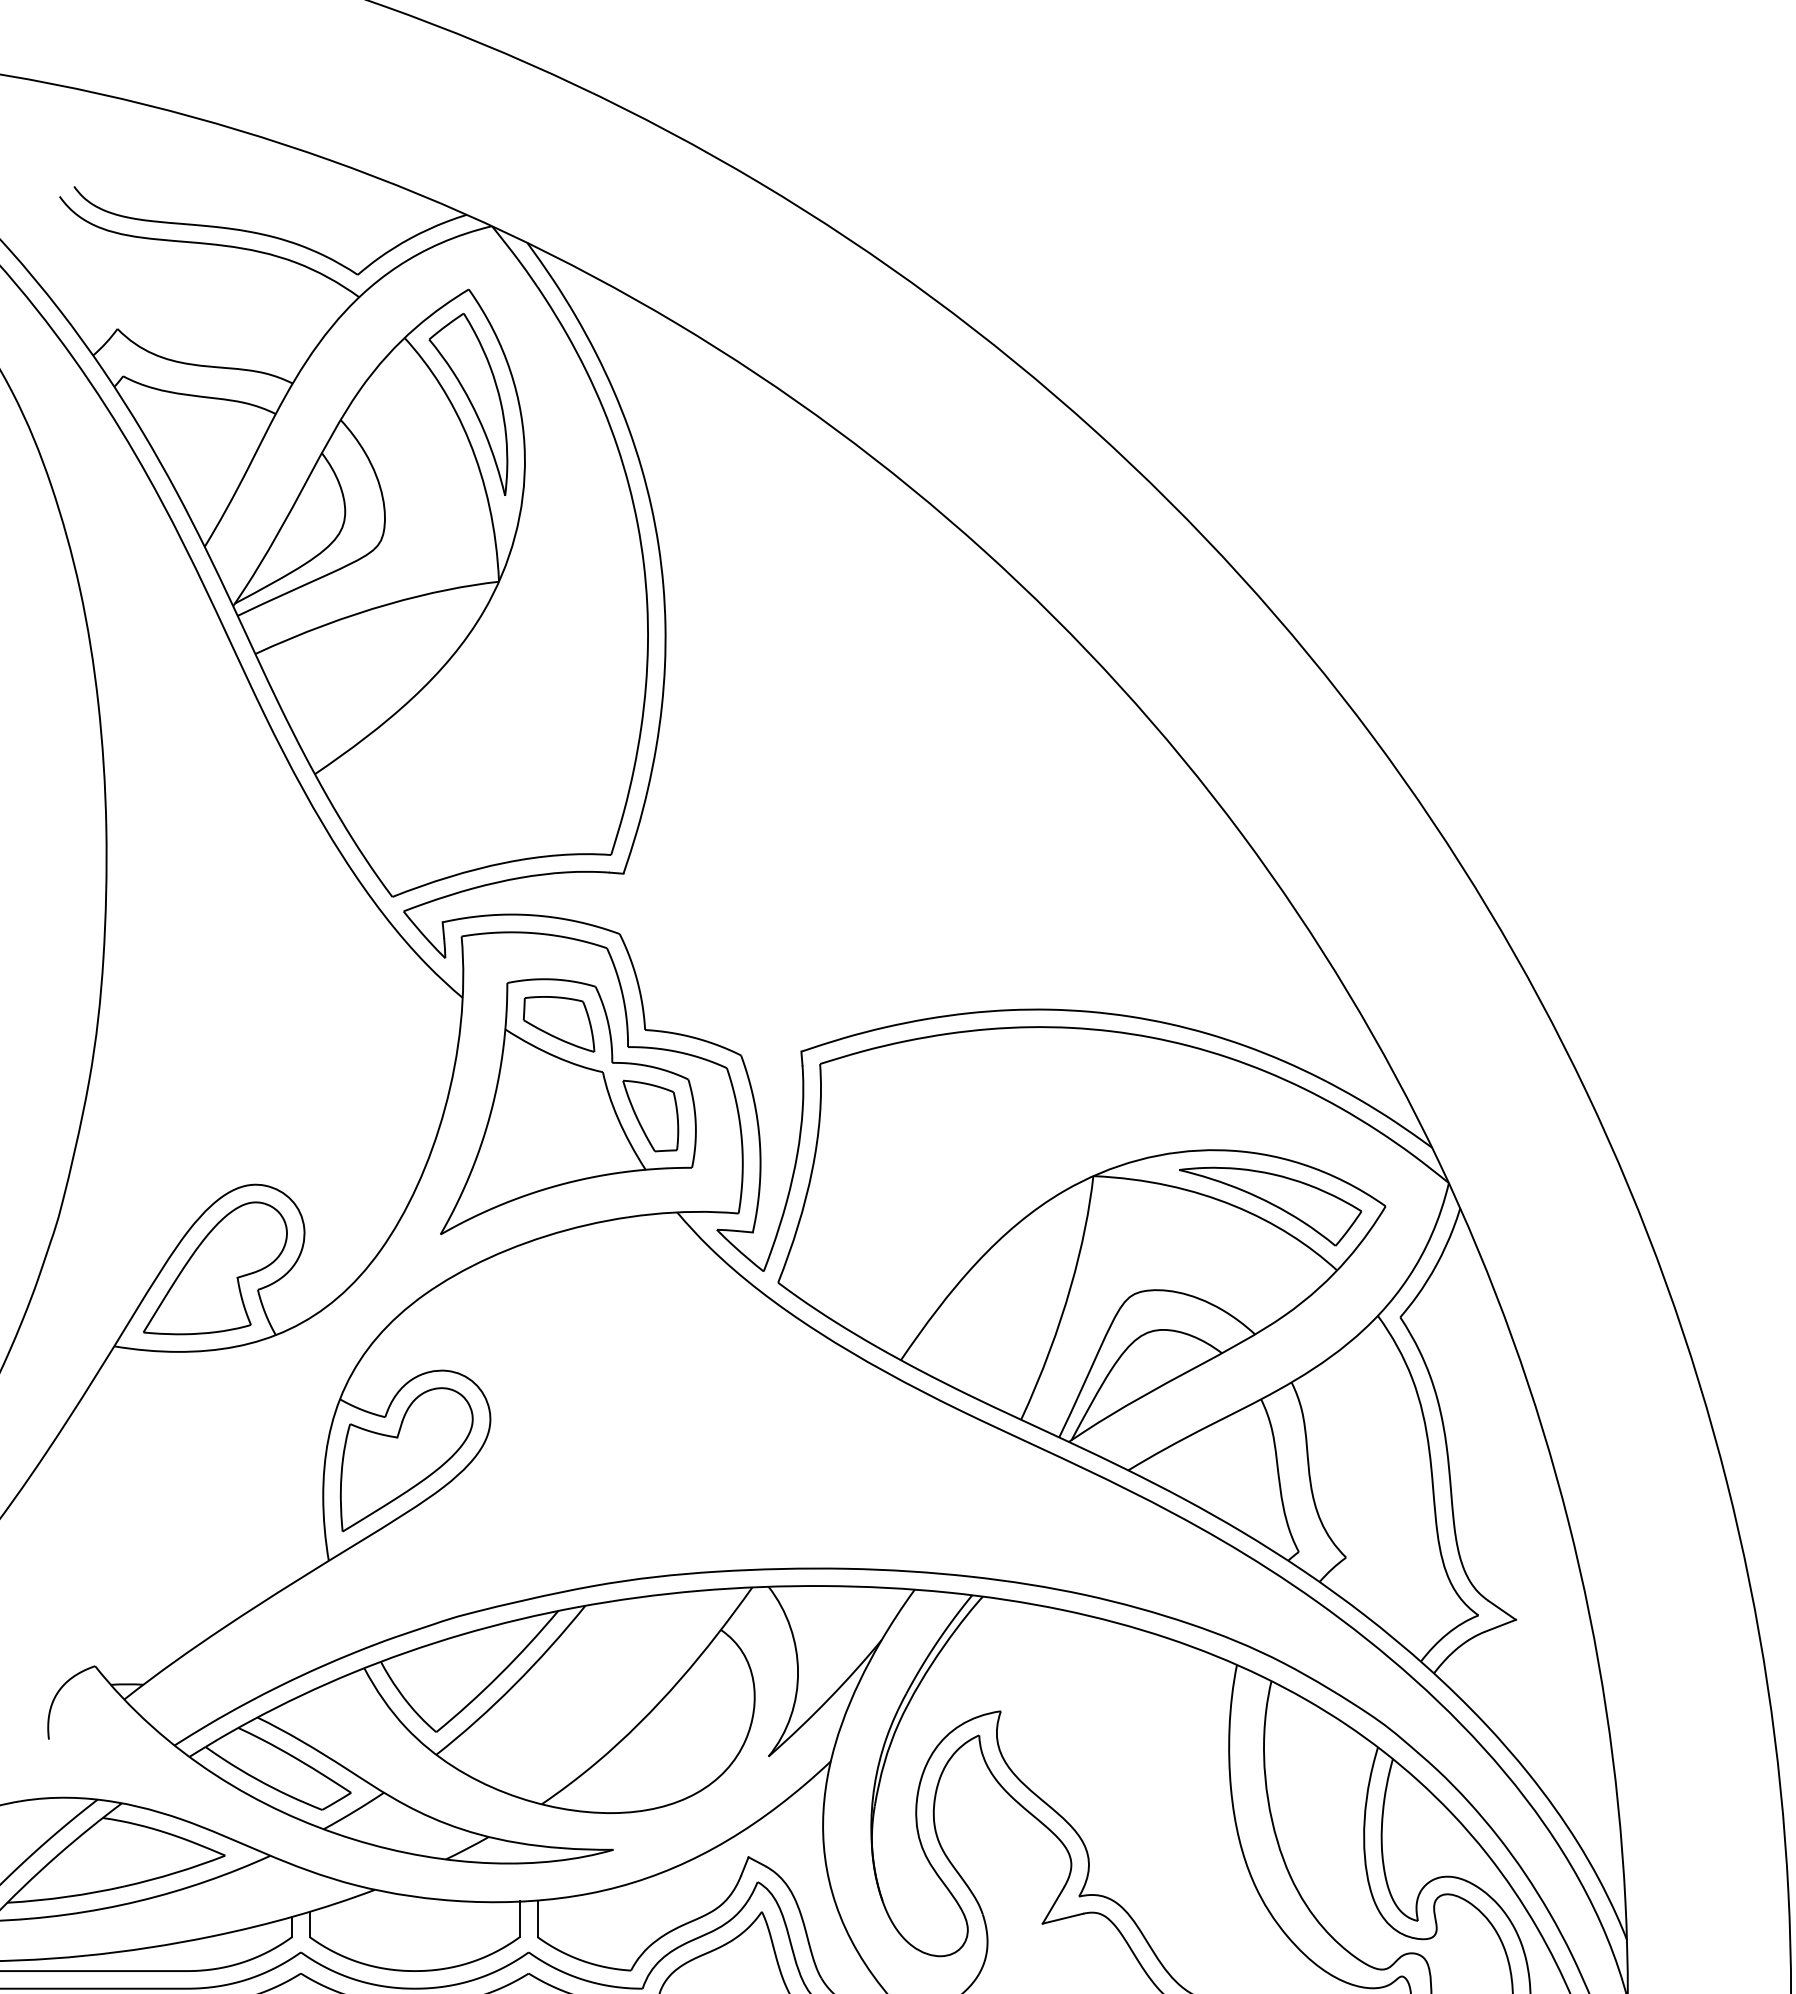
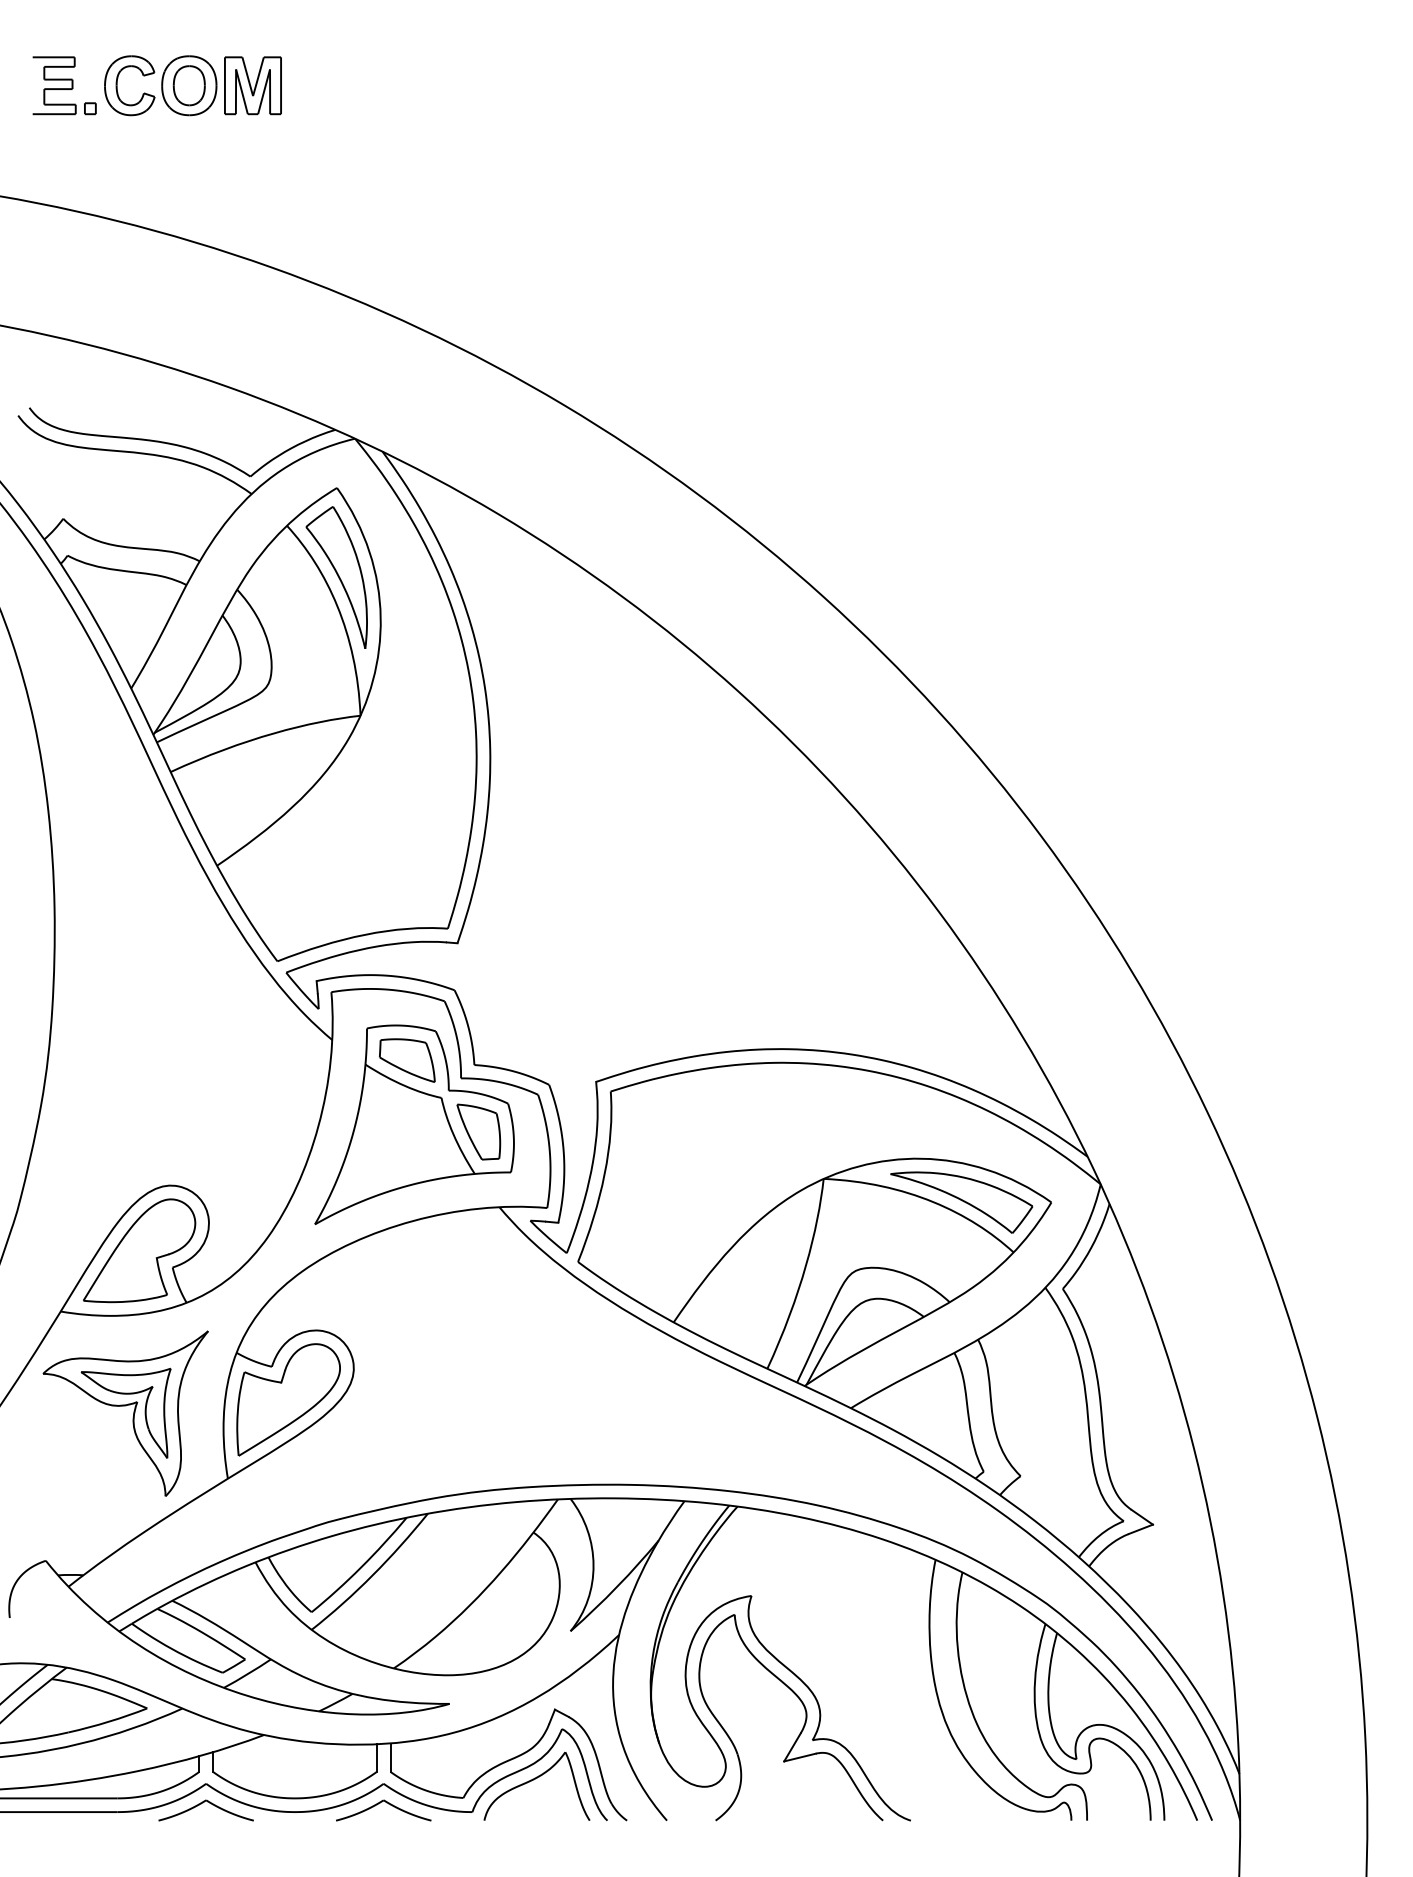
part: (197, 1468) -> (125, 1406), added

